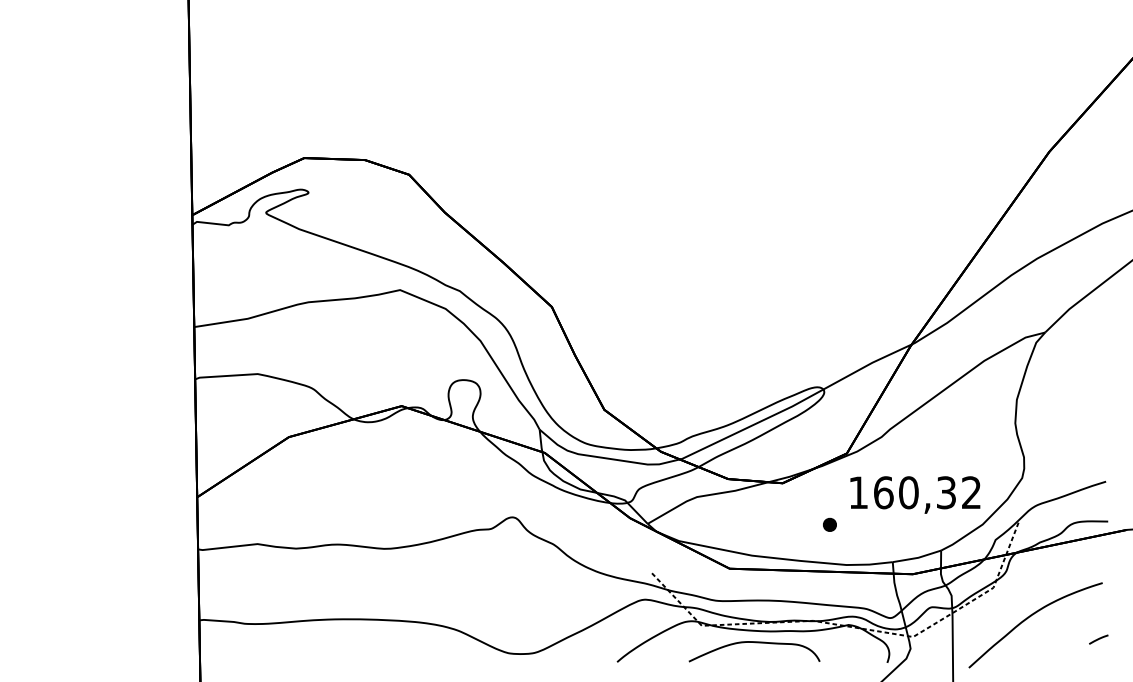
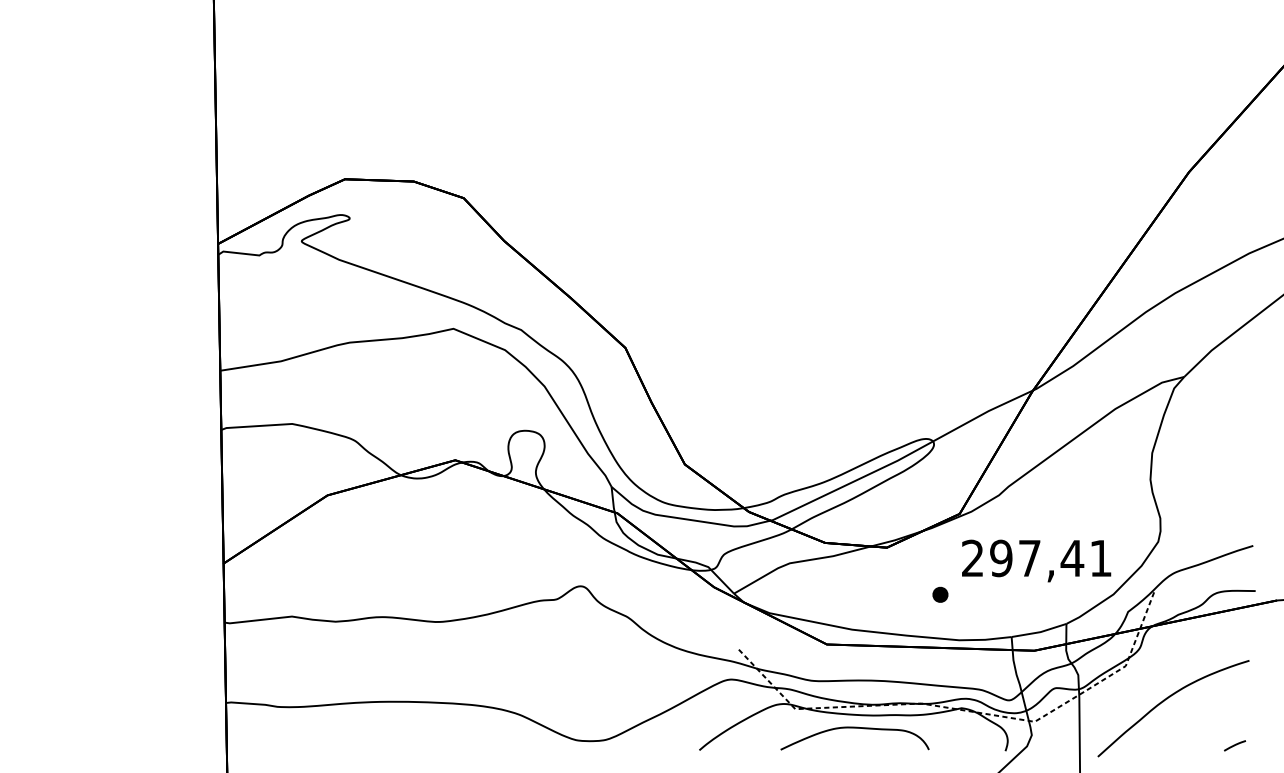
text: (914, 492) -> (1036, 558), 160,32 -> 297,41
line: (1098, 639) -> (1234, 745), moved

